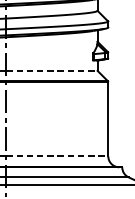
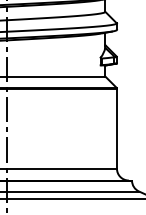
line: (52, 70) -> (56, 76), dashed -> solid
line: (57, 156) -> (62, 168), dashed -> solid

